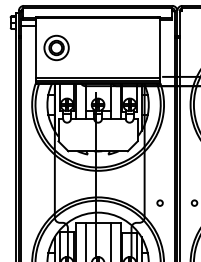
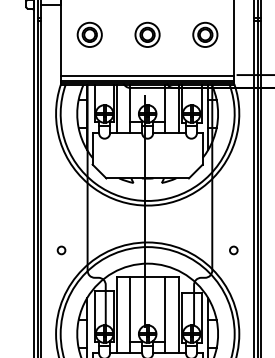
part: (55, 47) -> (88, 34), size x0.71
part: (97, 47) -> (146, 34), added
part: (139, 47) -> (205, 34), added
circle: (35, 202) -> (60, 249), added

